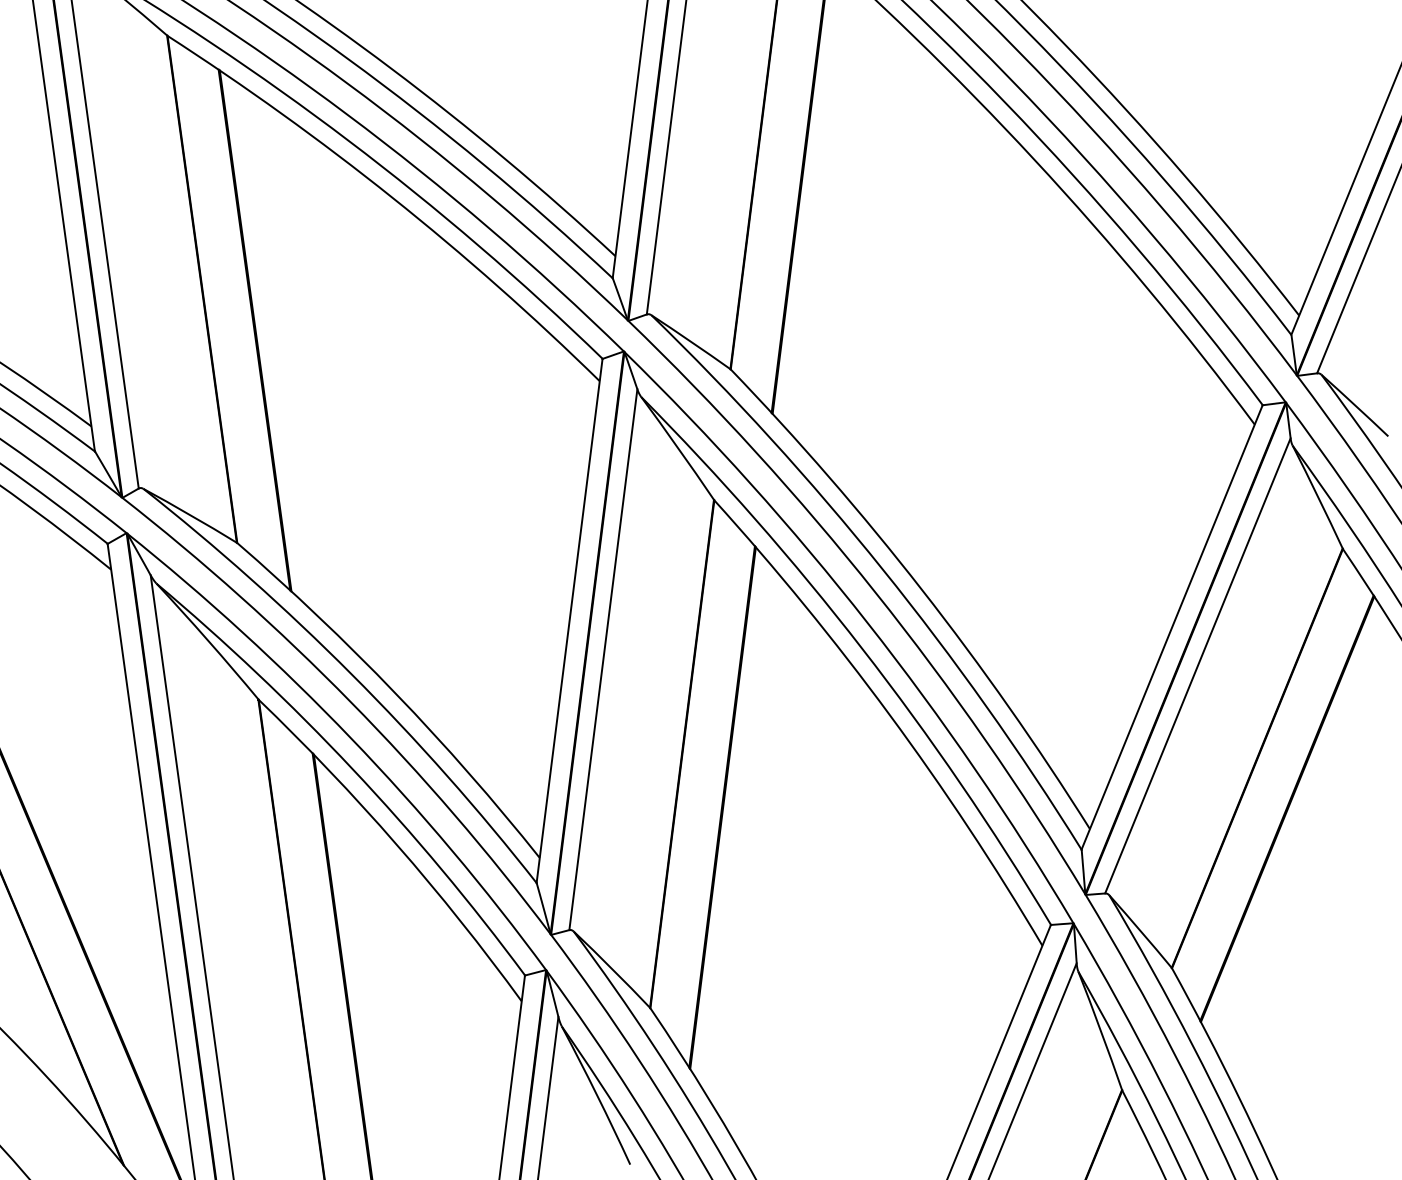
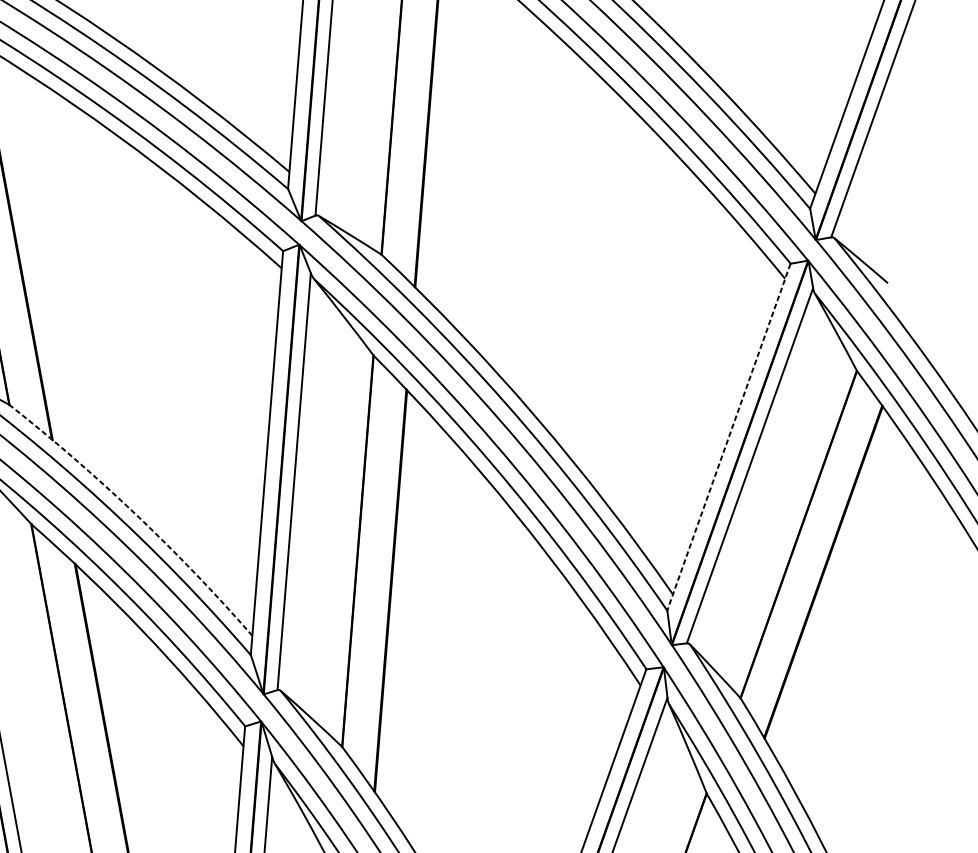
line: (1172, 627) -> (729, 437), solid -> dashed
arc: (395, 693) -> (136, 514), solid -> dashed

